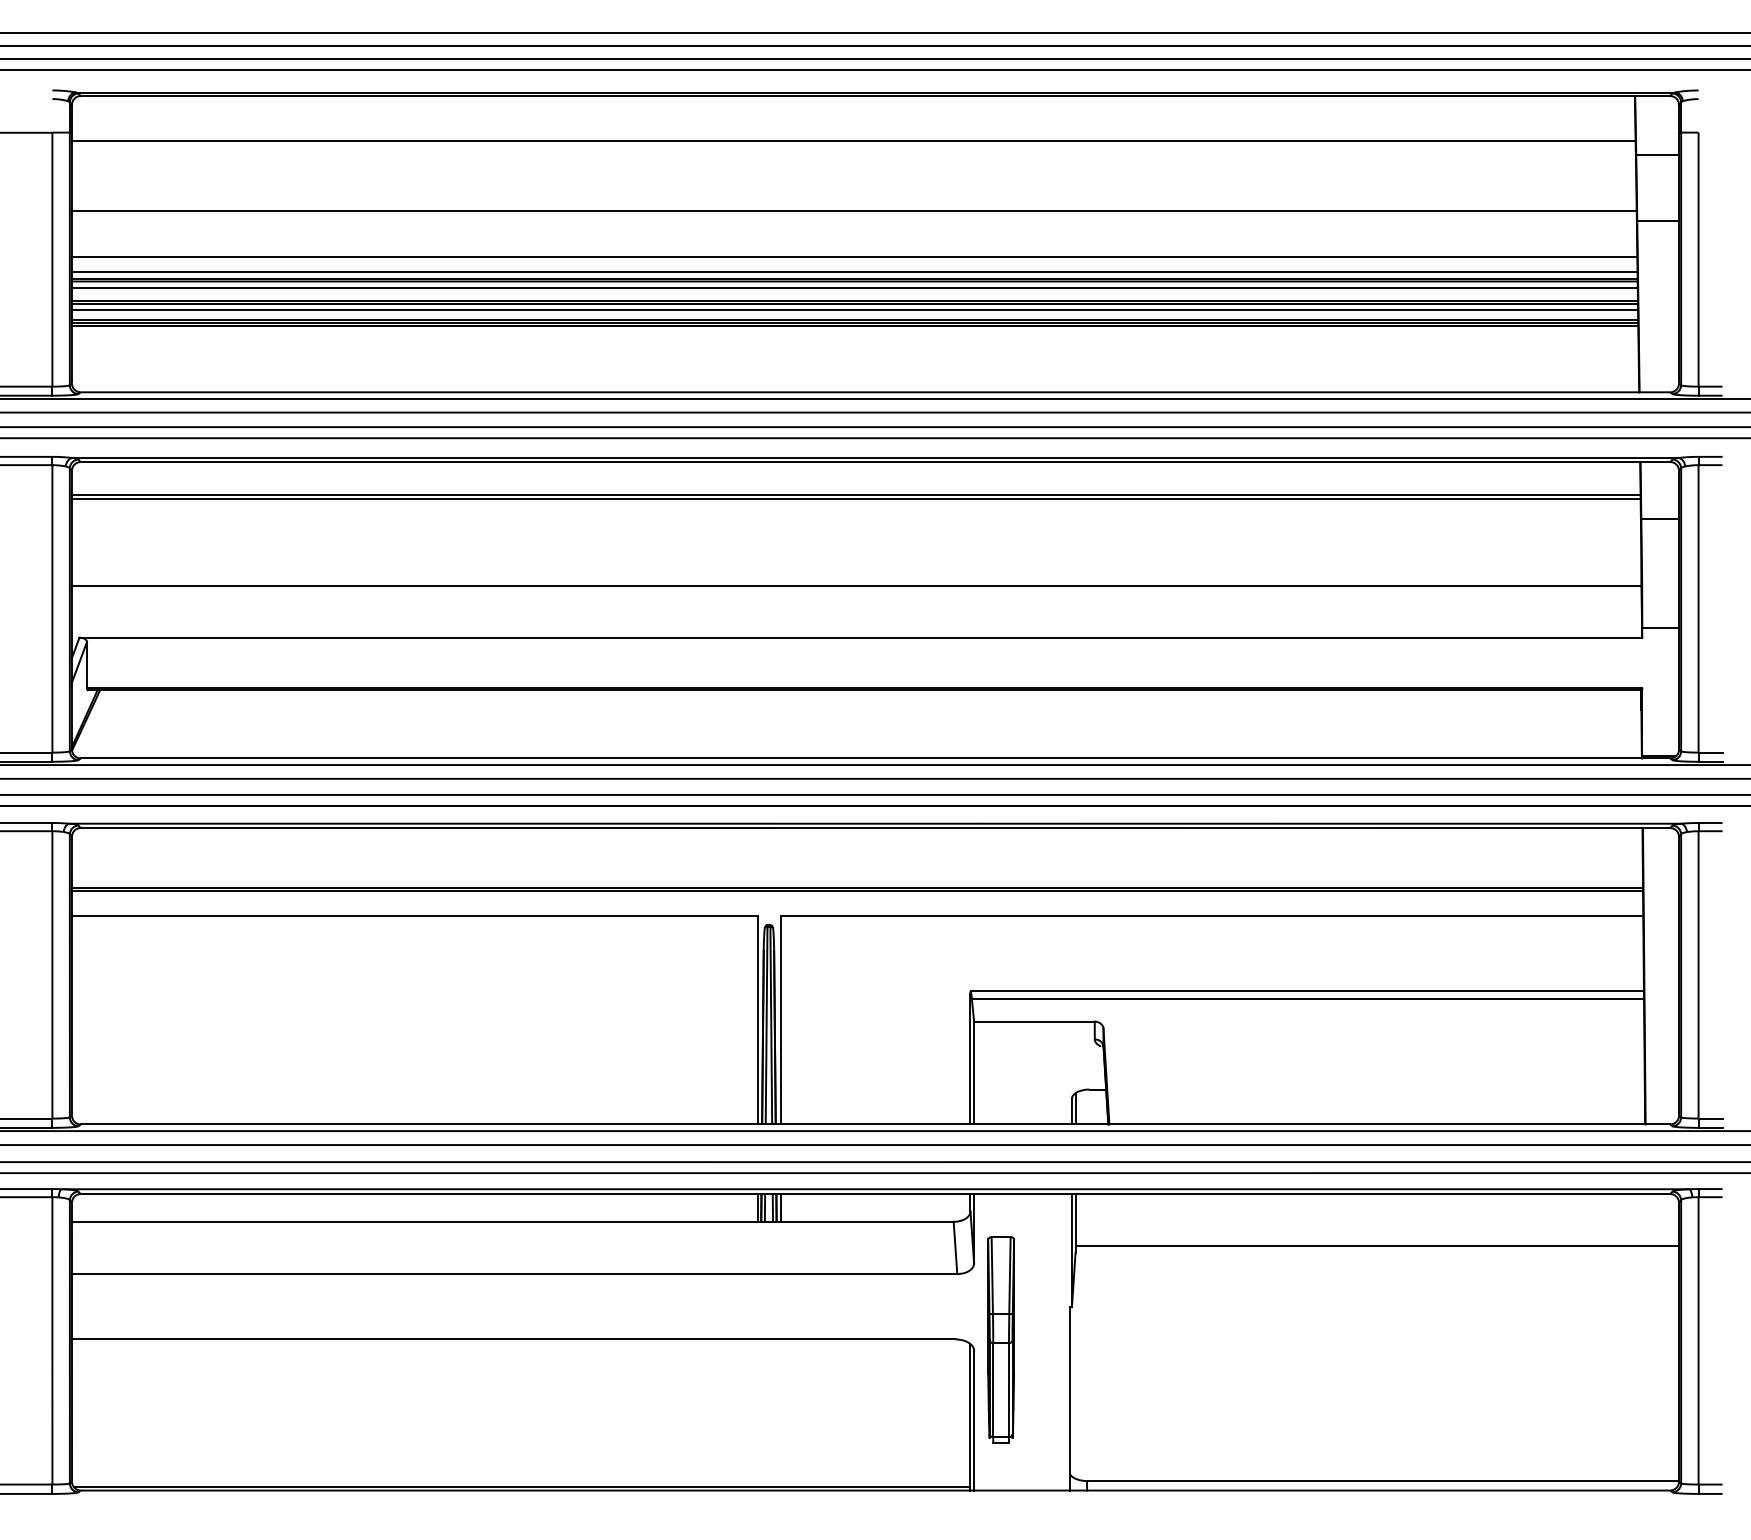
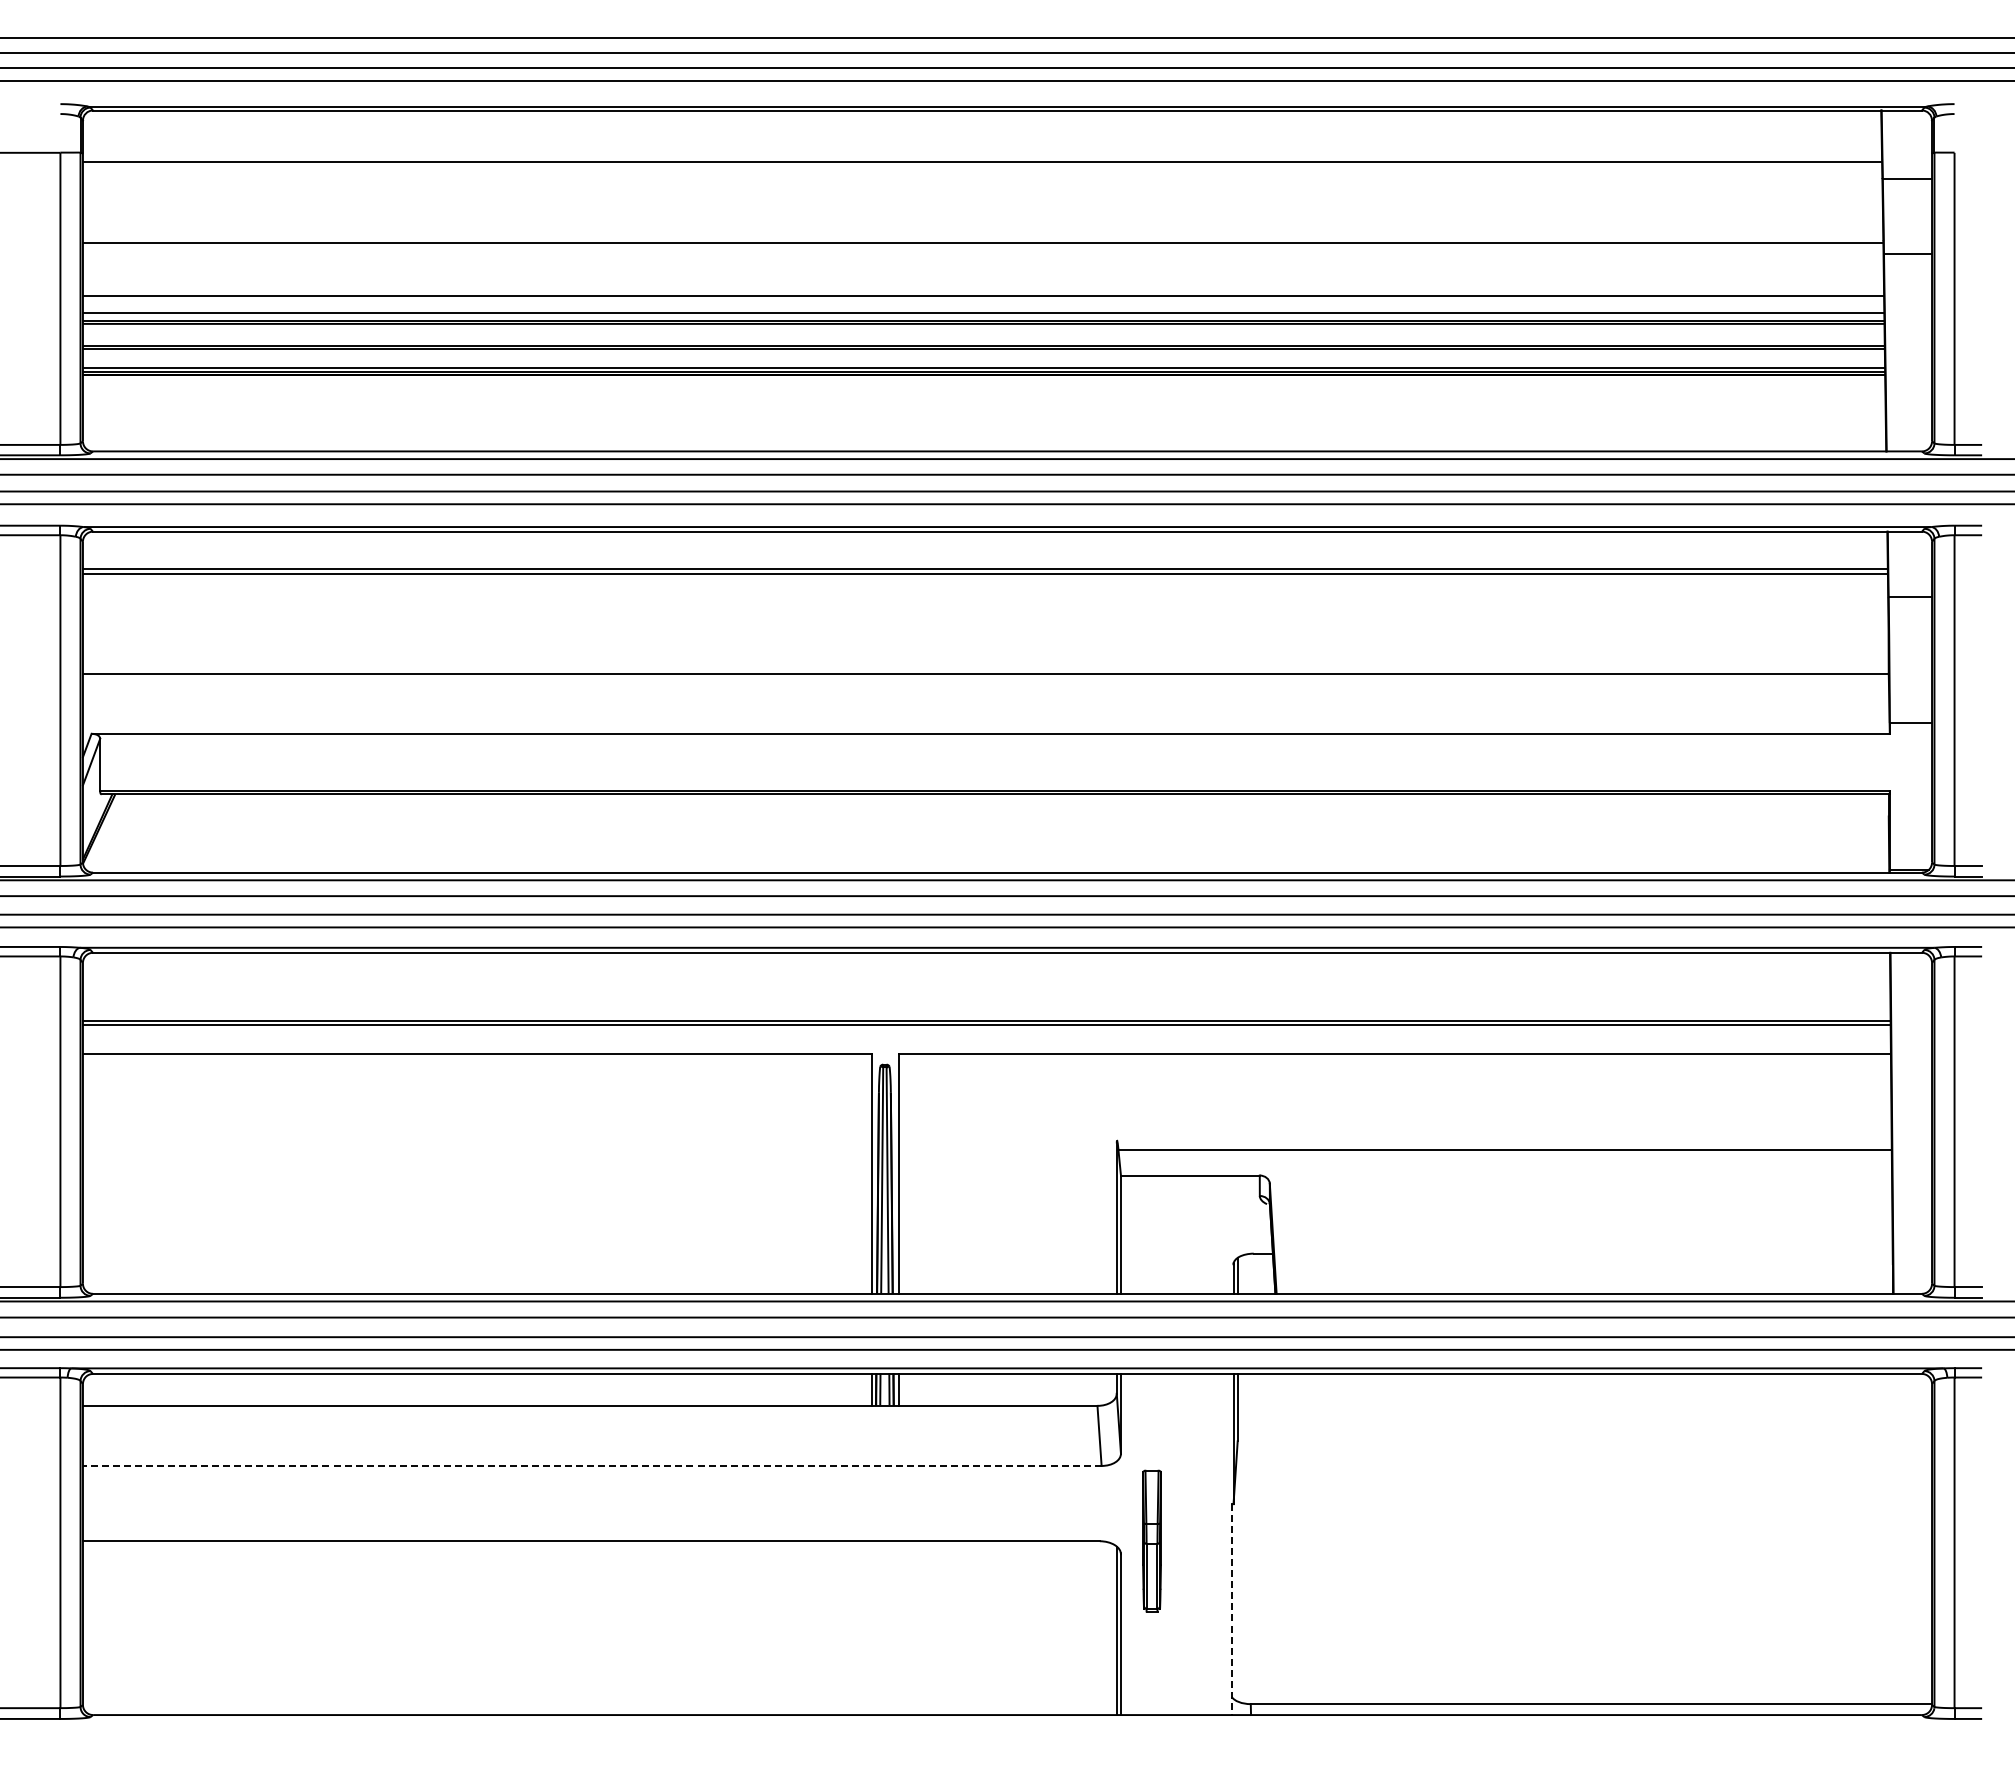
line: (854, 288) -> (983, 331), removed
line: (854, 310) -> (983, 357), removed
line: (1307, 991) -> (1504, 1140), removed
line: (1376, 1245) -> (1584, 1433), removed
line: (513, 1273) -> (591, 1465), solid -> dashed
part: (1000, 1339) -> (1151, 1541), size x0.6
line: (1070, 1399) -> (1231, 1610), solid -> dashed
line: (521, 1486) -> (600, 1710), removed

